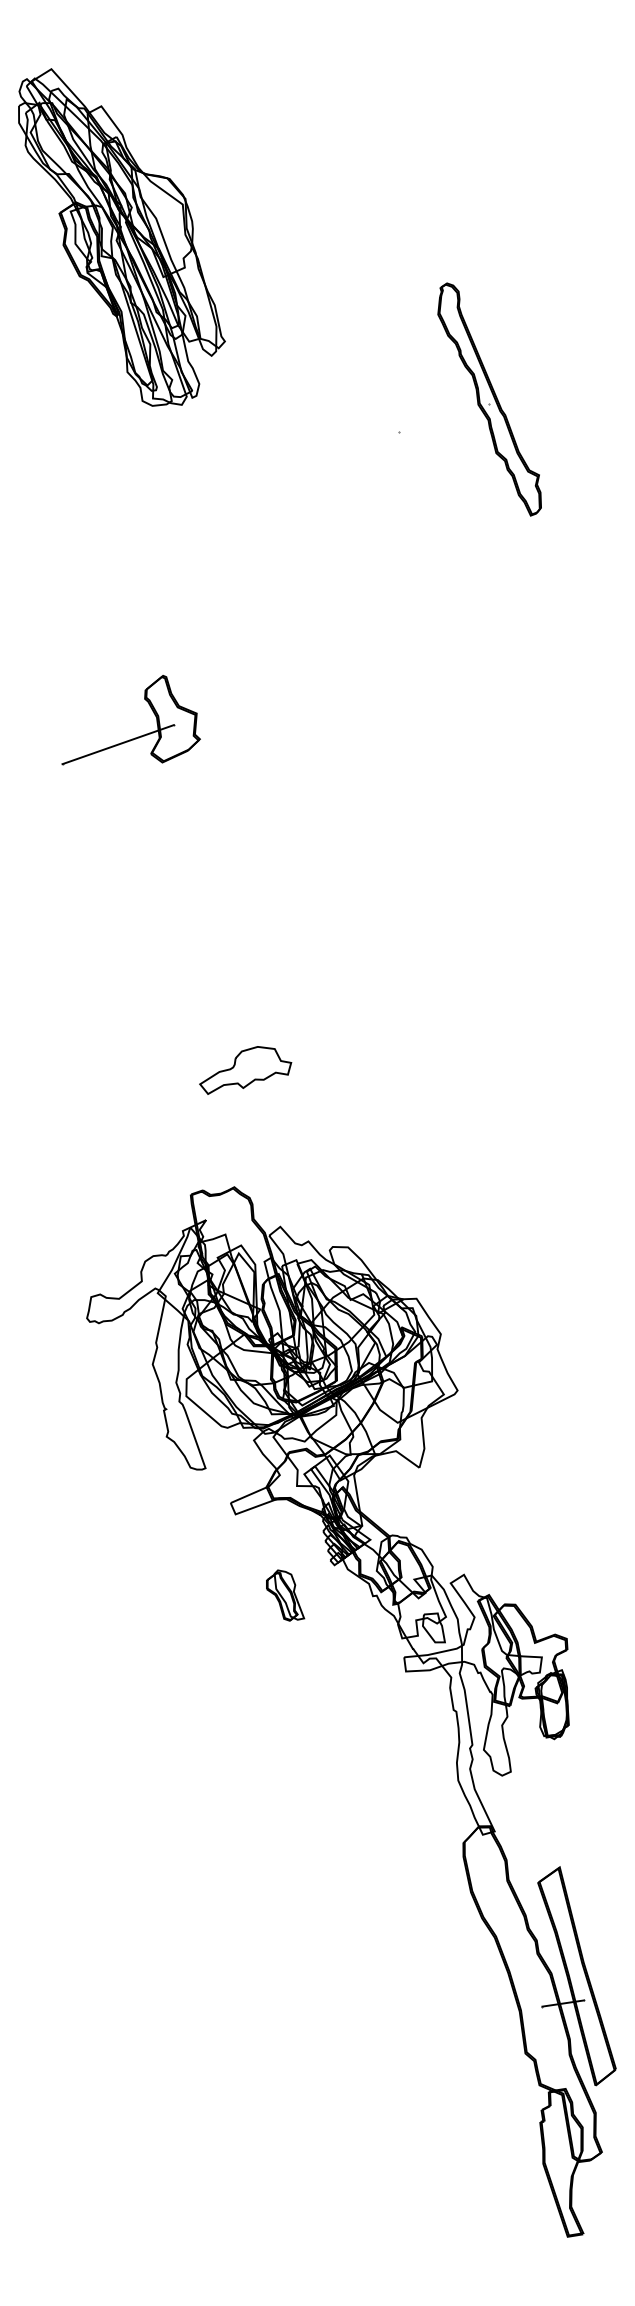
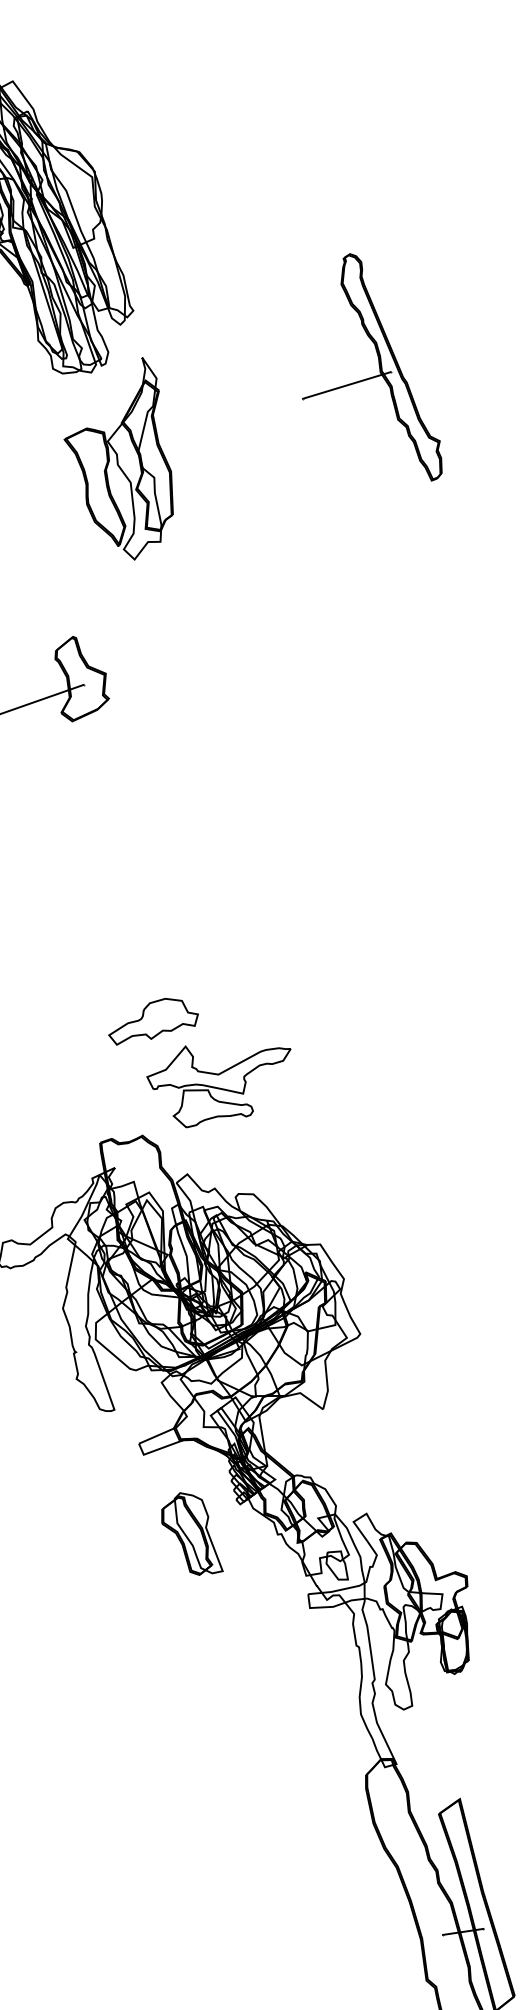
line: (443, 417) -> (346, 384), added
part: (209, 493) -> (118, 459), added
part: (312, 1136) -> (218, 1086), added
part: (285, 1595) -> (192, 1533), size x1.67

